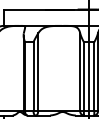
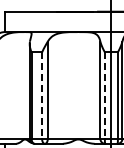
line: (33, 77) -> (42, 96), solid -> dashed
line: (83, 77) -> (104, 96), solid -> dashed

